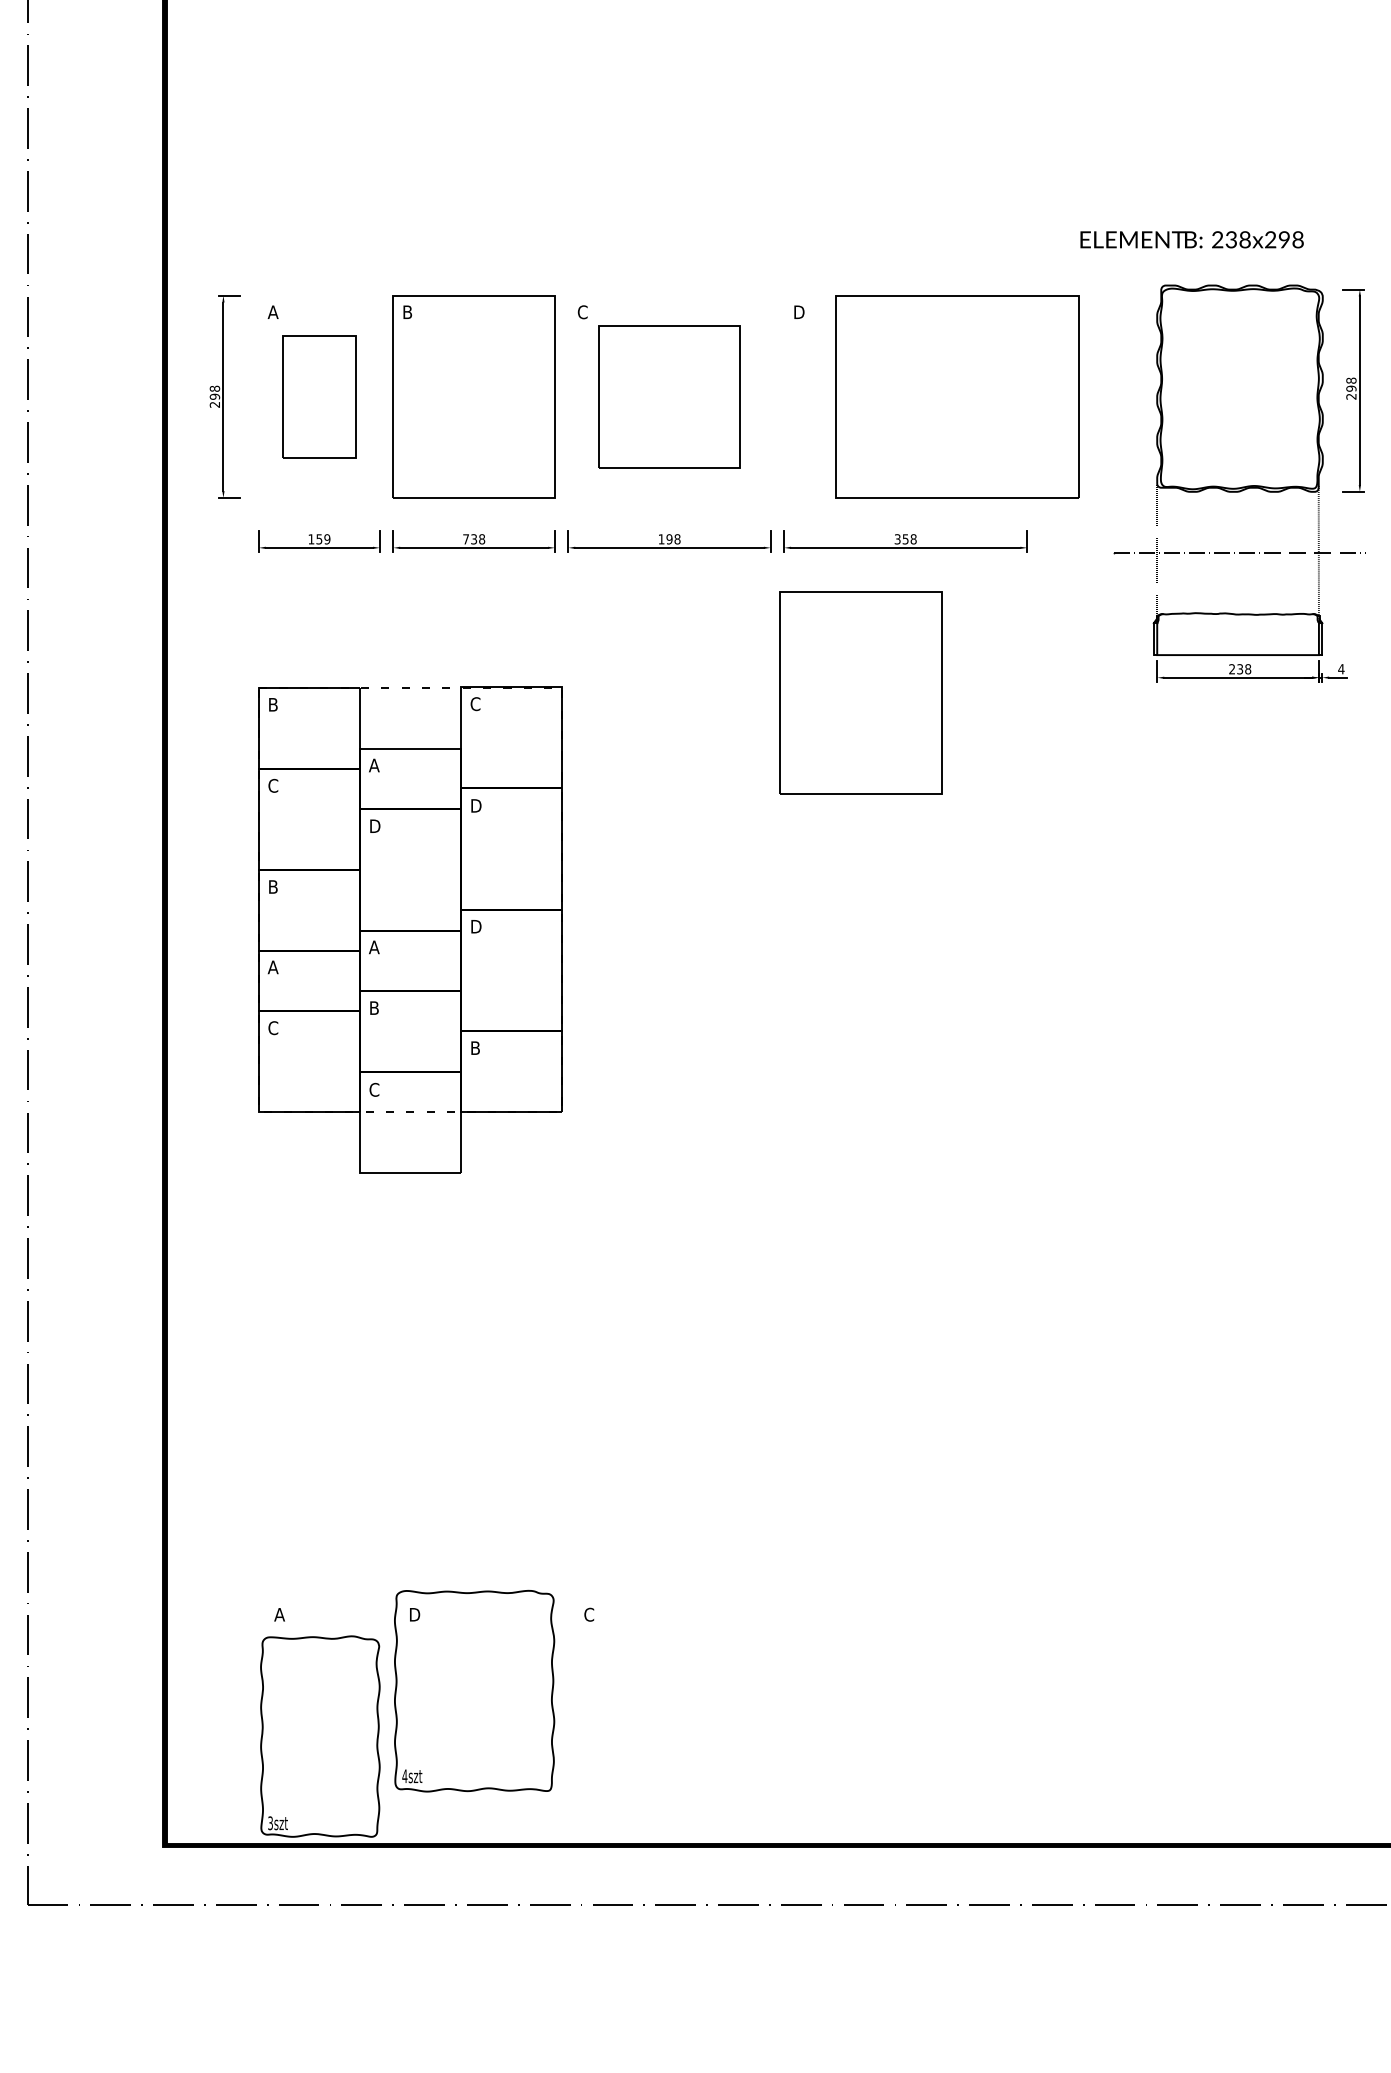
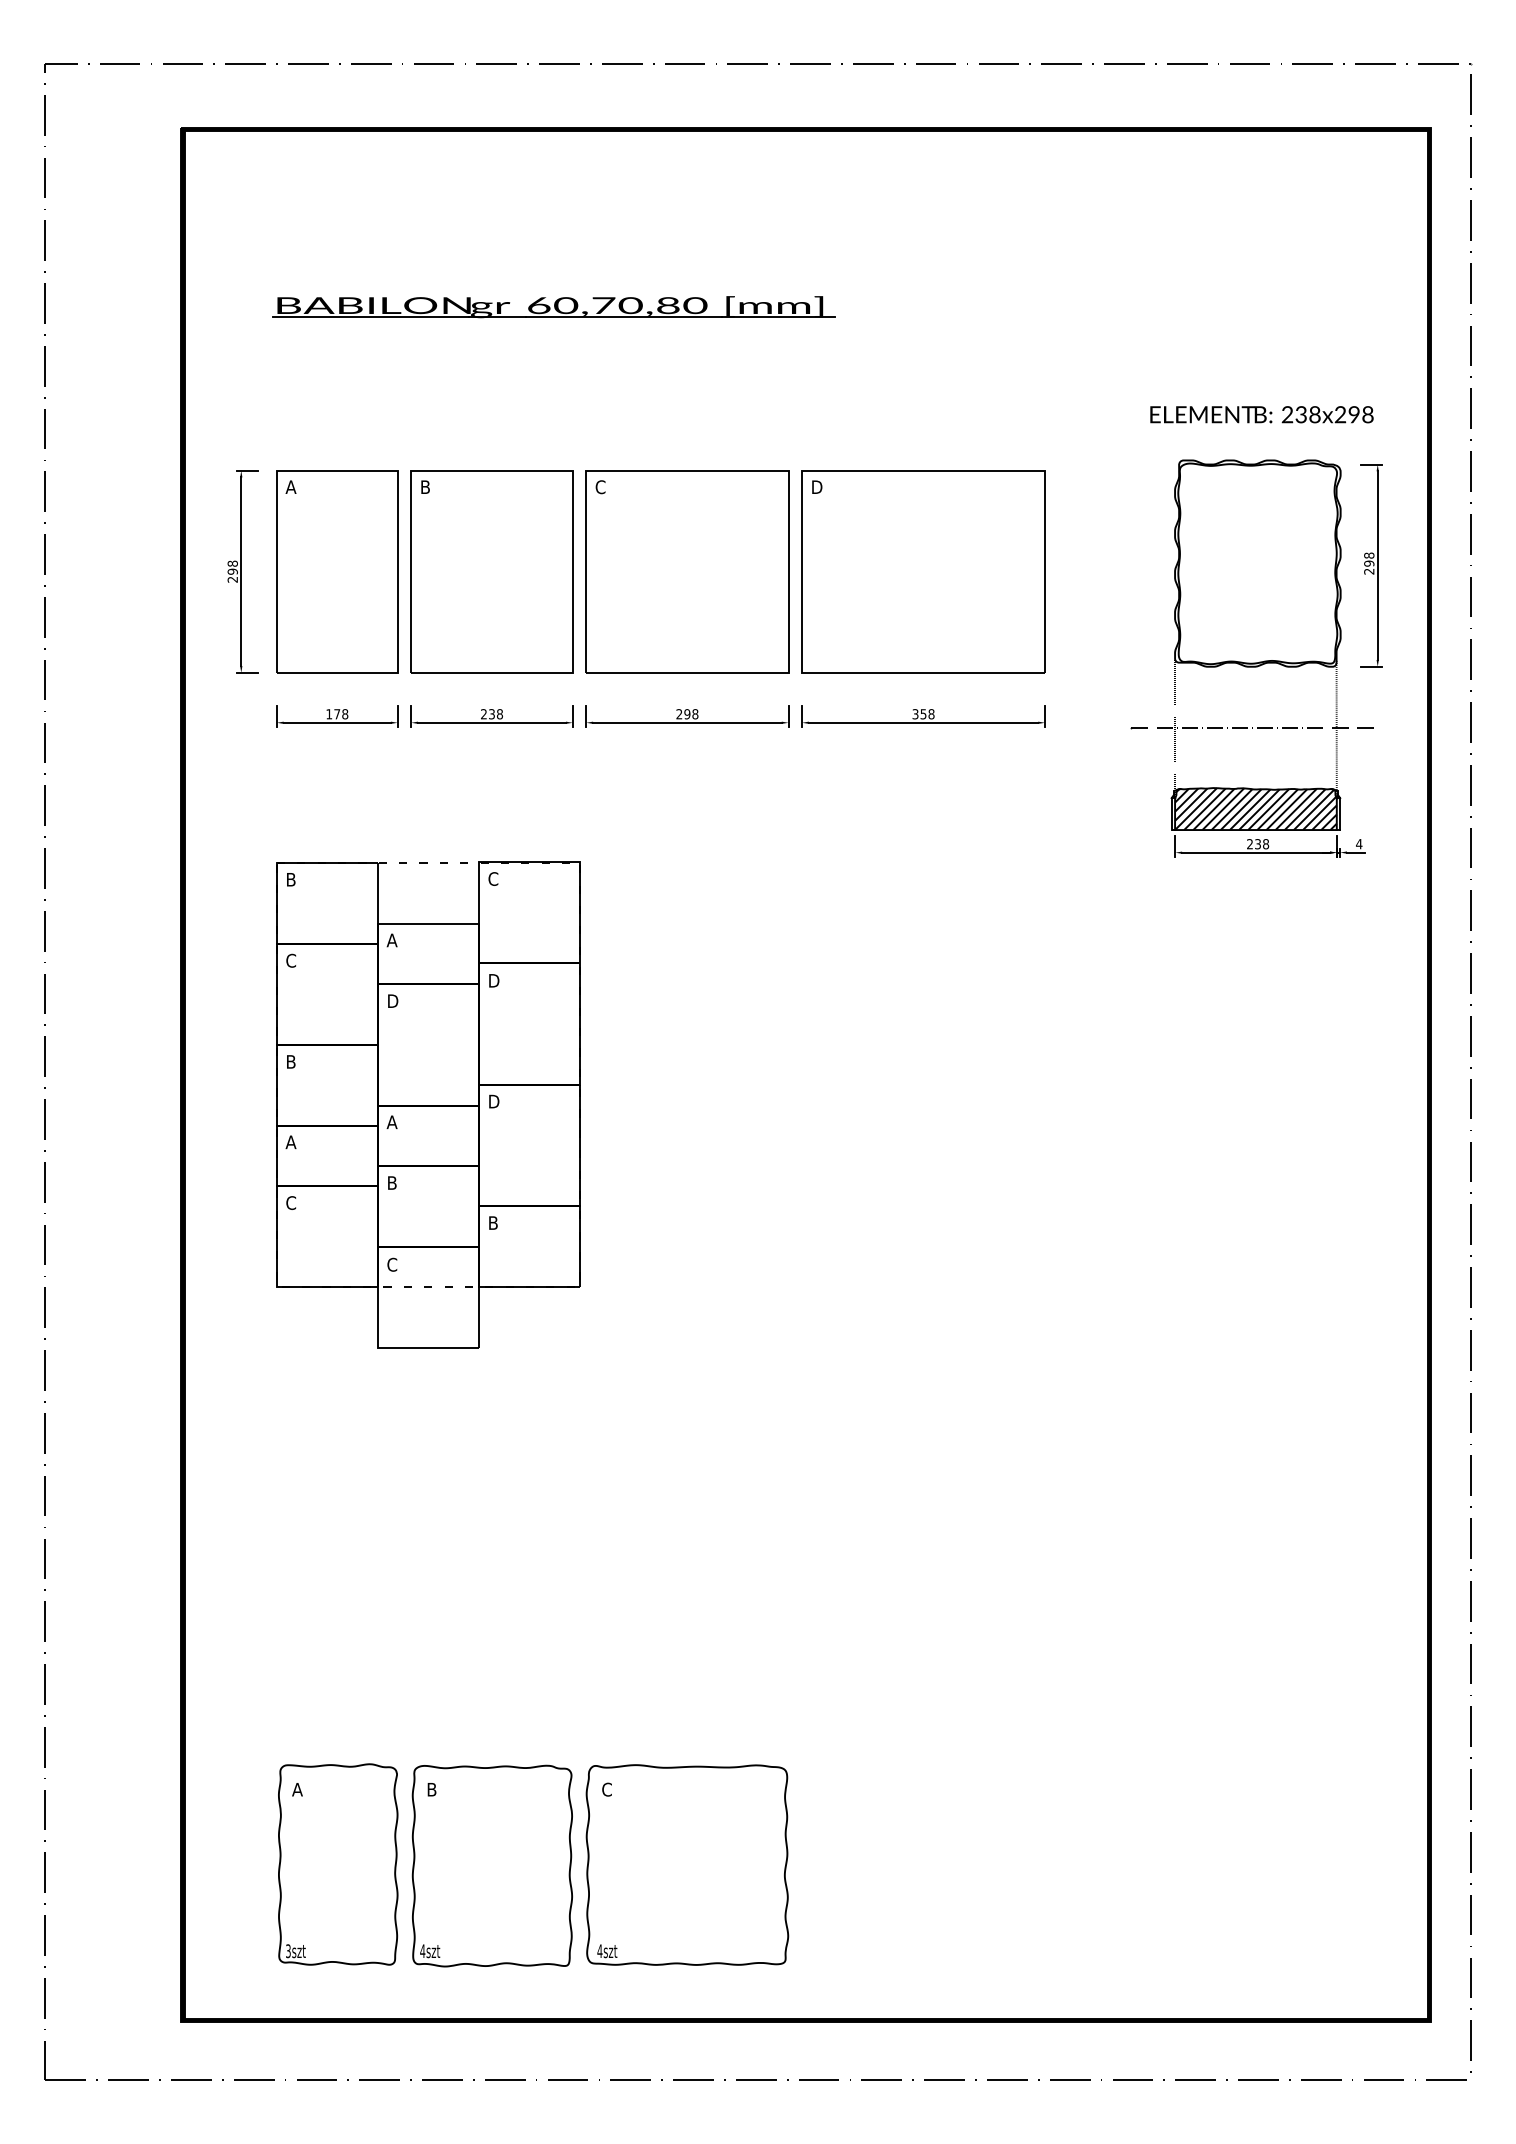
part: (535, 132) -> (553, 307), added
text: (1191, 239) -> (1261, 414), moved
part: (319, 396) -> (337, 571), size x1.67
part: (669, 396) -> (687, 571), size x1.43
part: (957, 396) -> (923, 571), moved
text: (323, 539) -> (341, 714), 159 -> 178
text: (465, 539) -> (483, 714), 738 -> 238
text: (660, 539) -> (678, 714), 198 -> 298
hatch: (1237, 634) -> (1255, 809), added
part: (860, 692) -> (878, 867), removed
text: (415, 1614) -> (433, 1789), D -> B
part: (669, 1689) -> (687, 1864), added
part: (320, 1736) -> (338, 1864), moved

